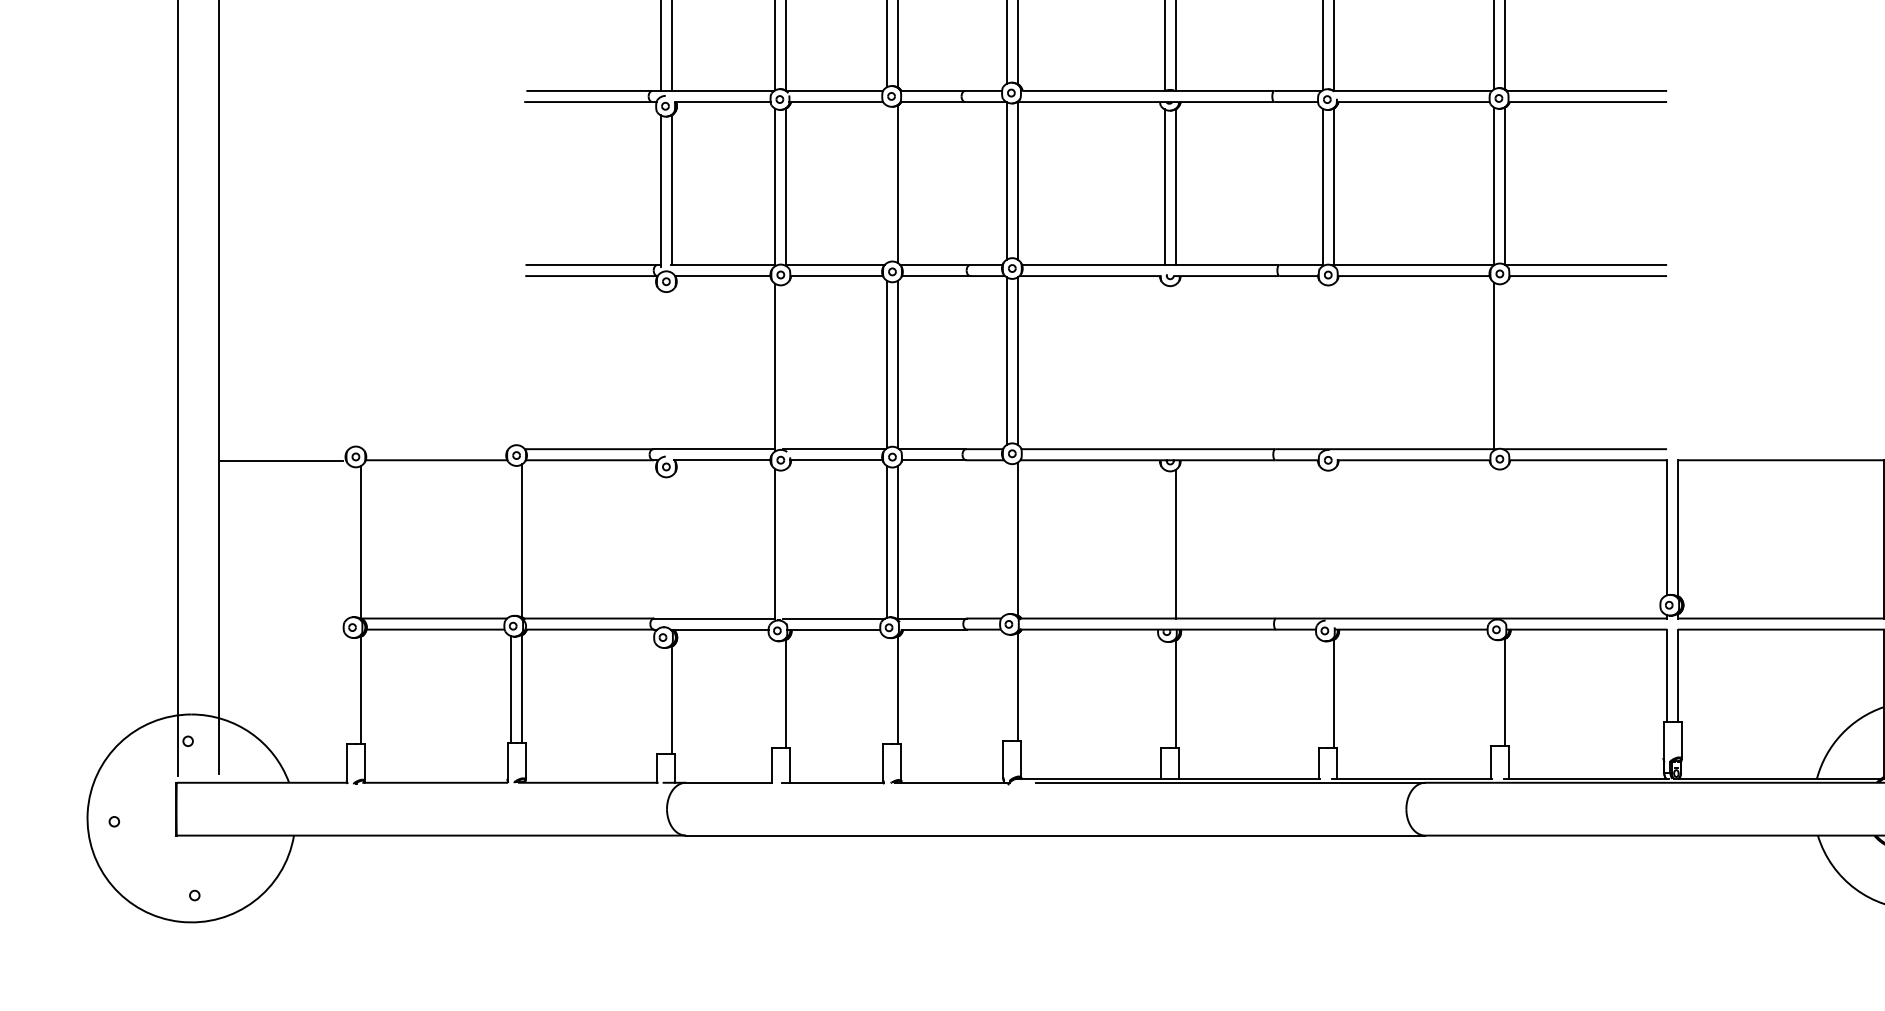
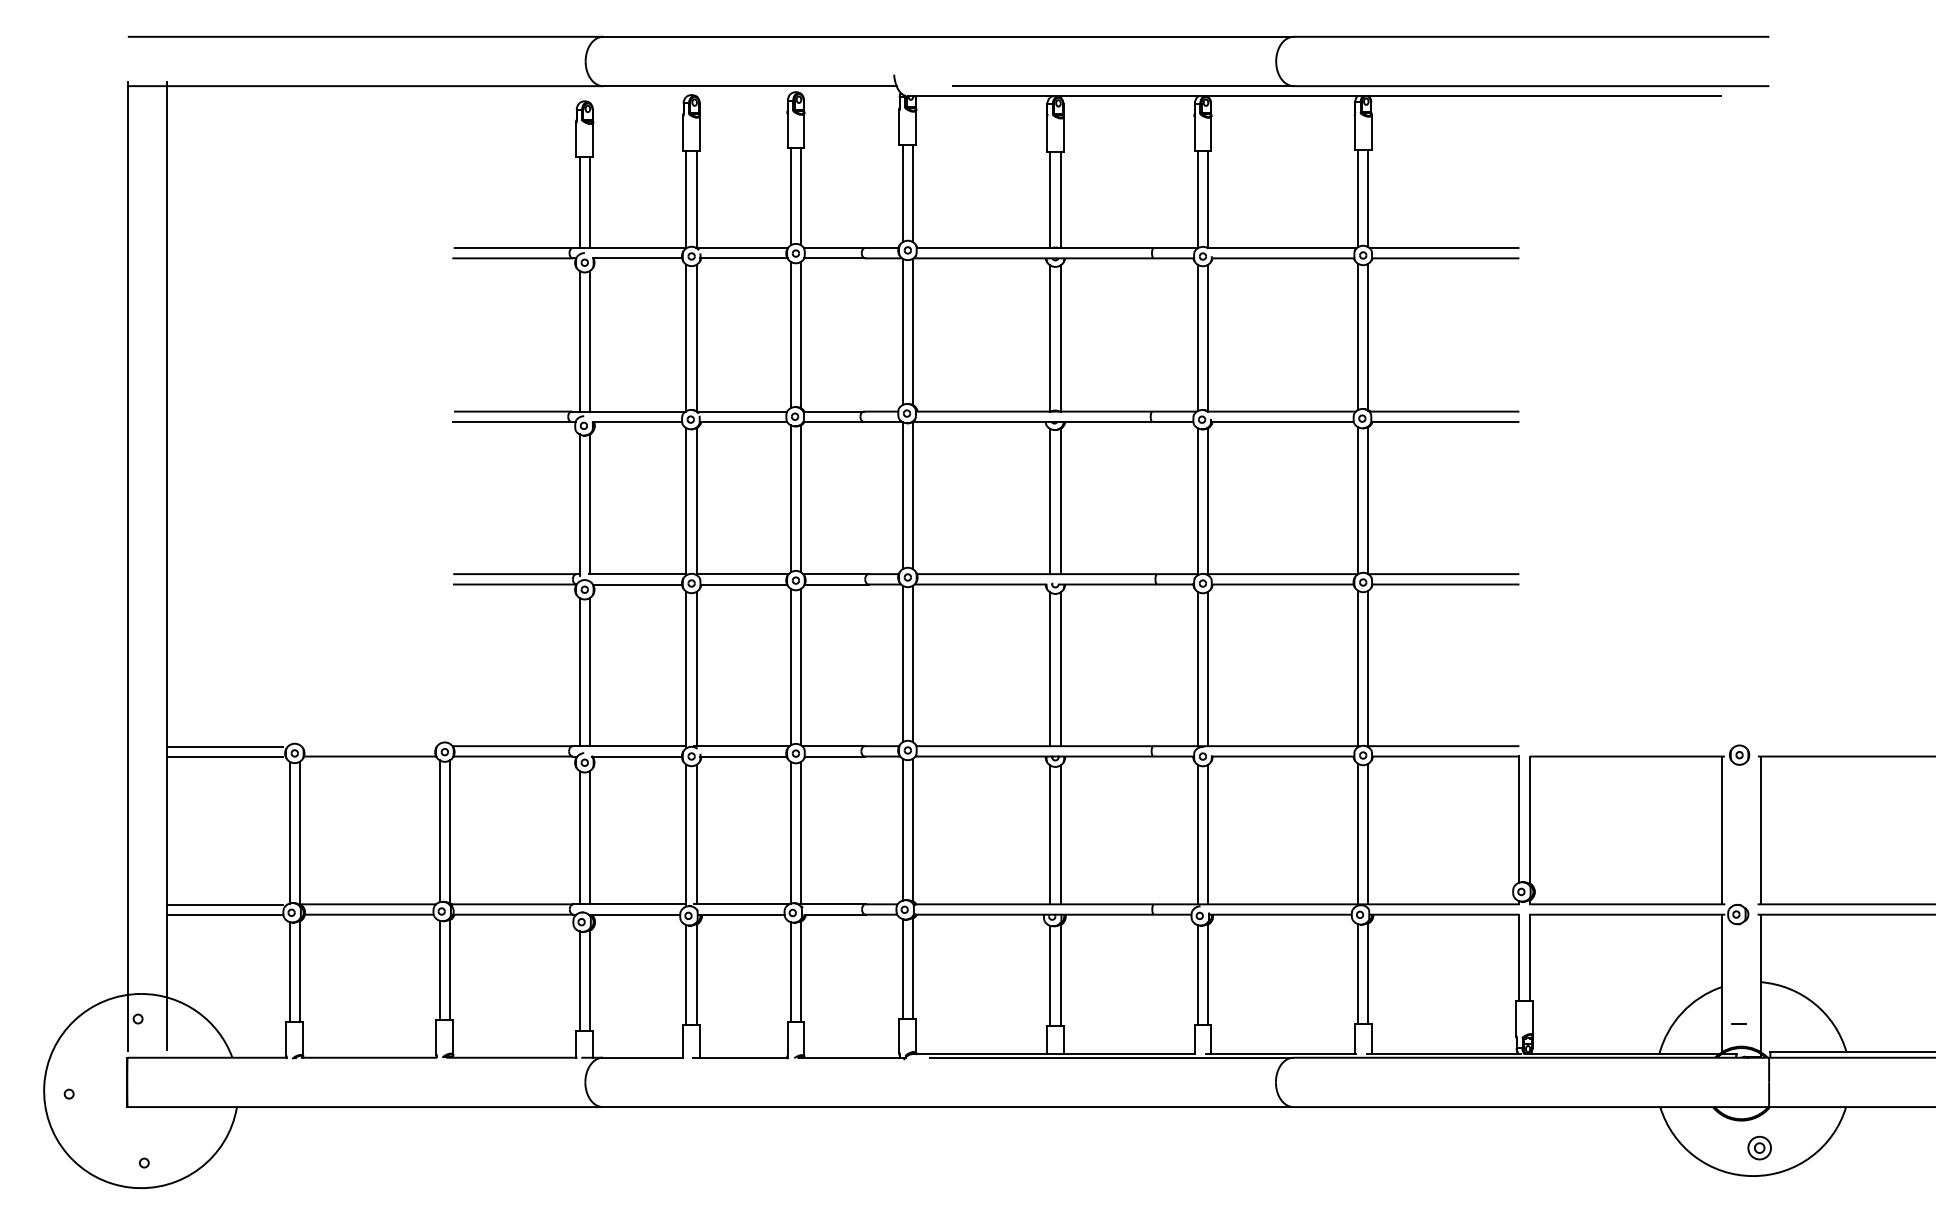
line: (886, 183) -> (790, 498), added
line: (786, 366) -> (696, 668), added
line: (1322, 366) -> (1197, 668), added
line: (1334, 366) -> (1208, 668), added
line: (1505, 366) -> (1368, 668), added
line: (1165, 367) -> (1050, 669), added
line: (1175, 367) -> (1060, 669), added
line: (660, 370) -> (579, 672), added
line: (671, 370) -> (589, 672), added
line: (281, 450) -> (225, 747), added
line: (1006, 538) -> (902, 829), added
line: (510, 540) -> (439, 831), added
line: (350, 541) -> (289, 832), added
line: (1494, 542) -> (1358, 833), added
line: (1505, 542) -> (1368, 833), added
line: (786, 543) -> (696, 834), added
line: (1165, 543) -> (1050, 834), added
line: (1322, 543) -> (1197, 834), added
line: (1334, 543) -> (1208, 834), added
line: (660, 546) -> (579, 837), added
line: (671, 546) -> (589, 837), added
line: (281, 618) -> (225, 904), added
line: (281, 630) -> (225, 915), added
line: (1006, 687) -> (902, 968), added
line: (350, 690) -> (289, 971), added
line: (886, 690) -> (790, 971), added
line: (1494, 692) -> (1358, 973), added
line: (775, 693) -> (686, 974), added
line: (1322, 693) -> (1197, 974), added
line: (1165, 694) -> (1050, 975), added
line: (660, 701) -> (579, 981), added

